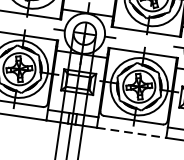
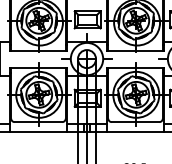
line: (132, 133) -> (136, 132), dashed -> solid

